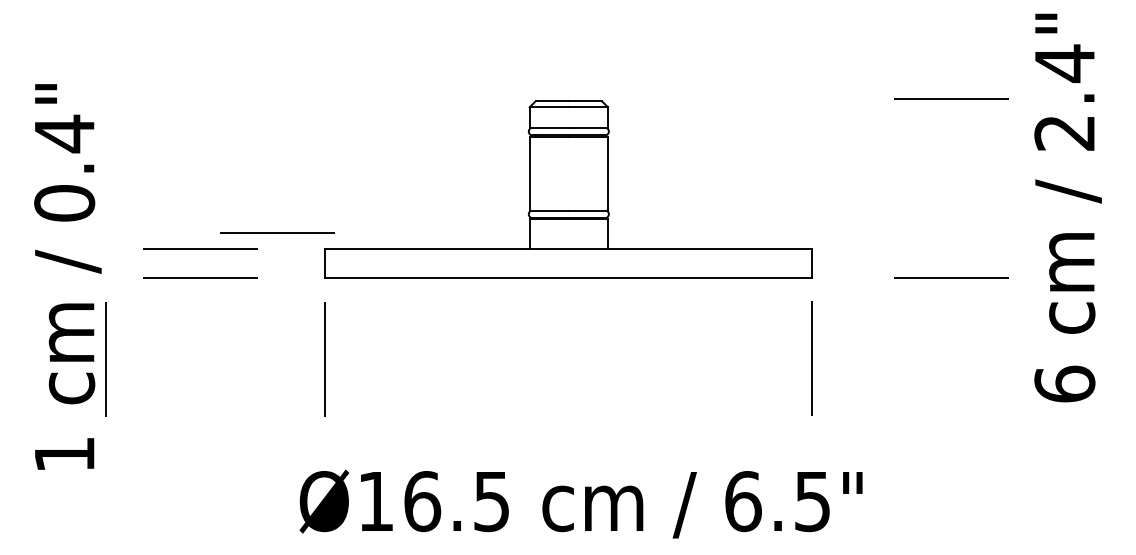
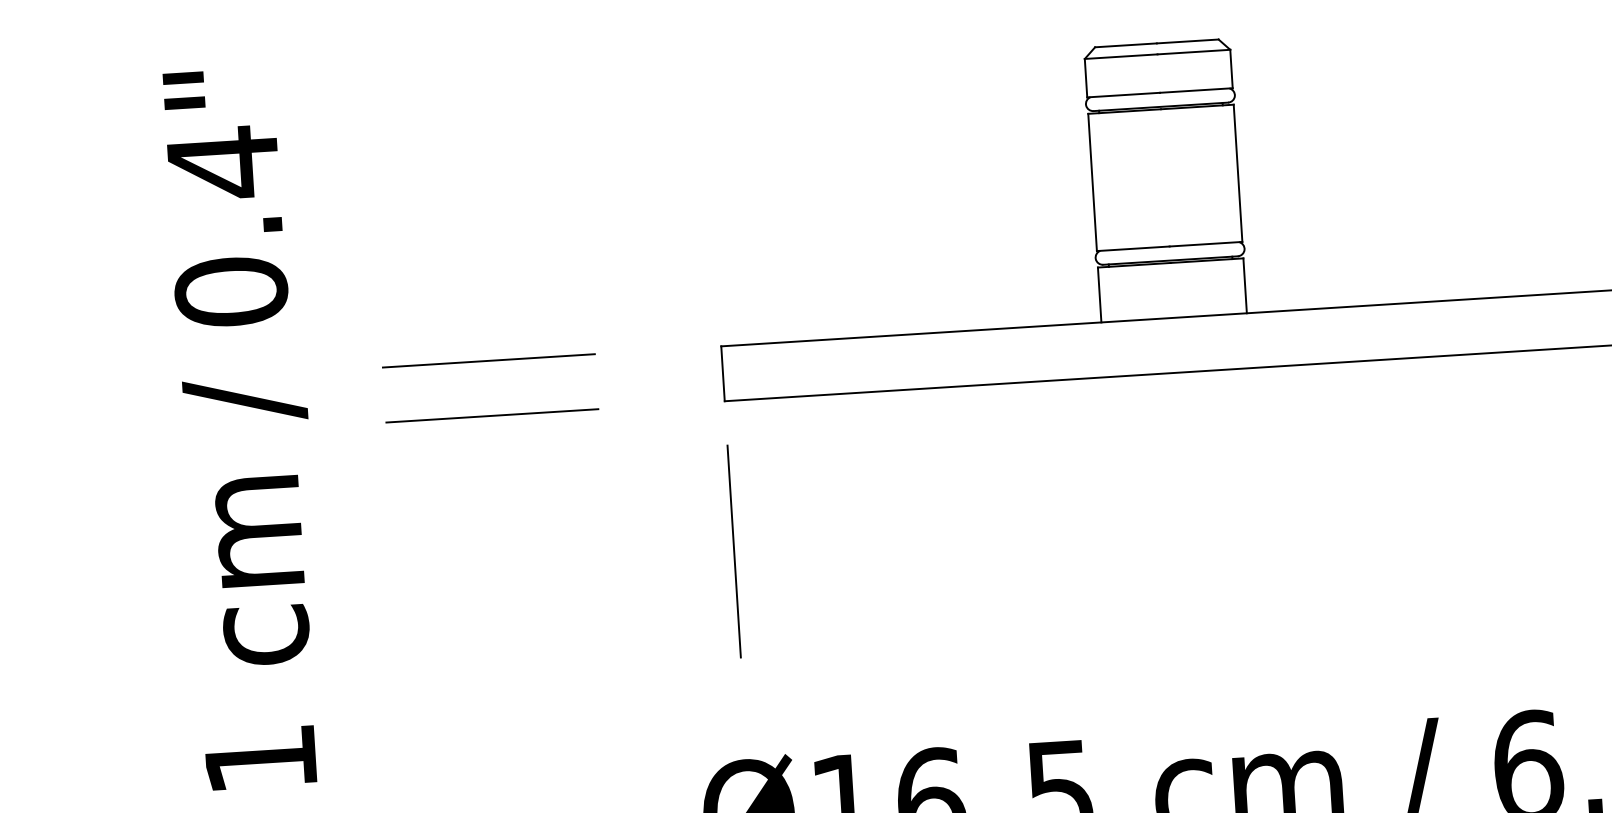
line: (277, 232) -> (630, 321), removed
line: (105, 359) -> (325, 577), removed

